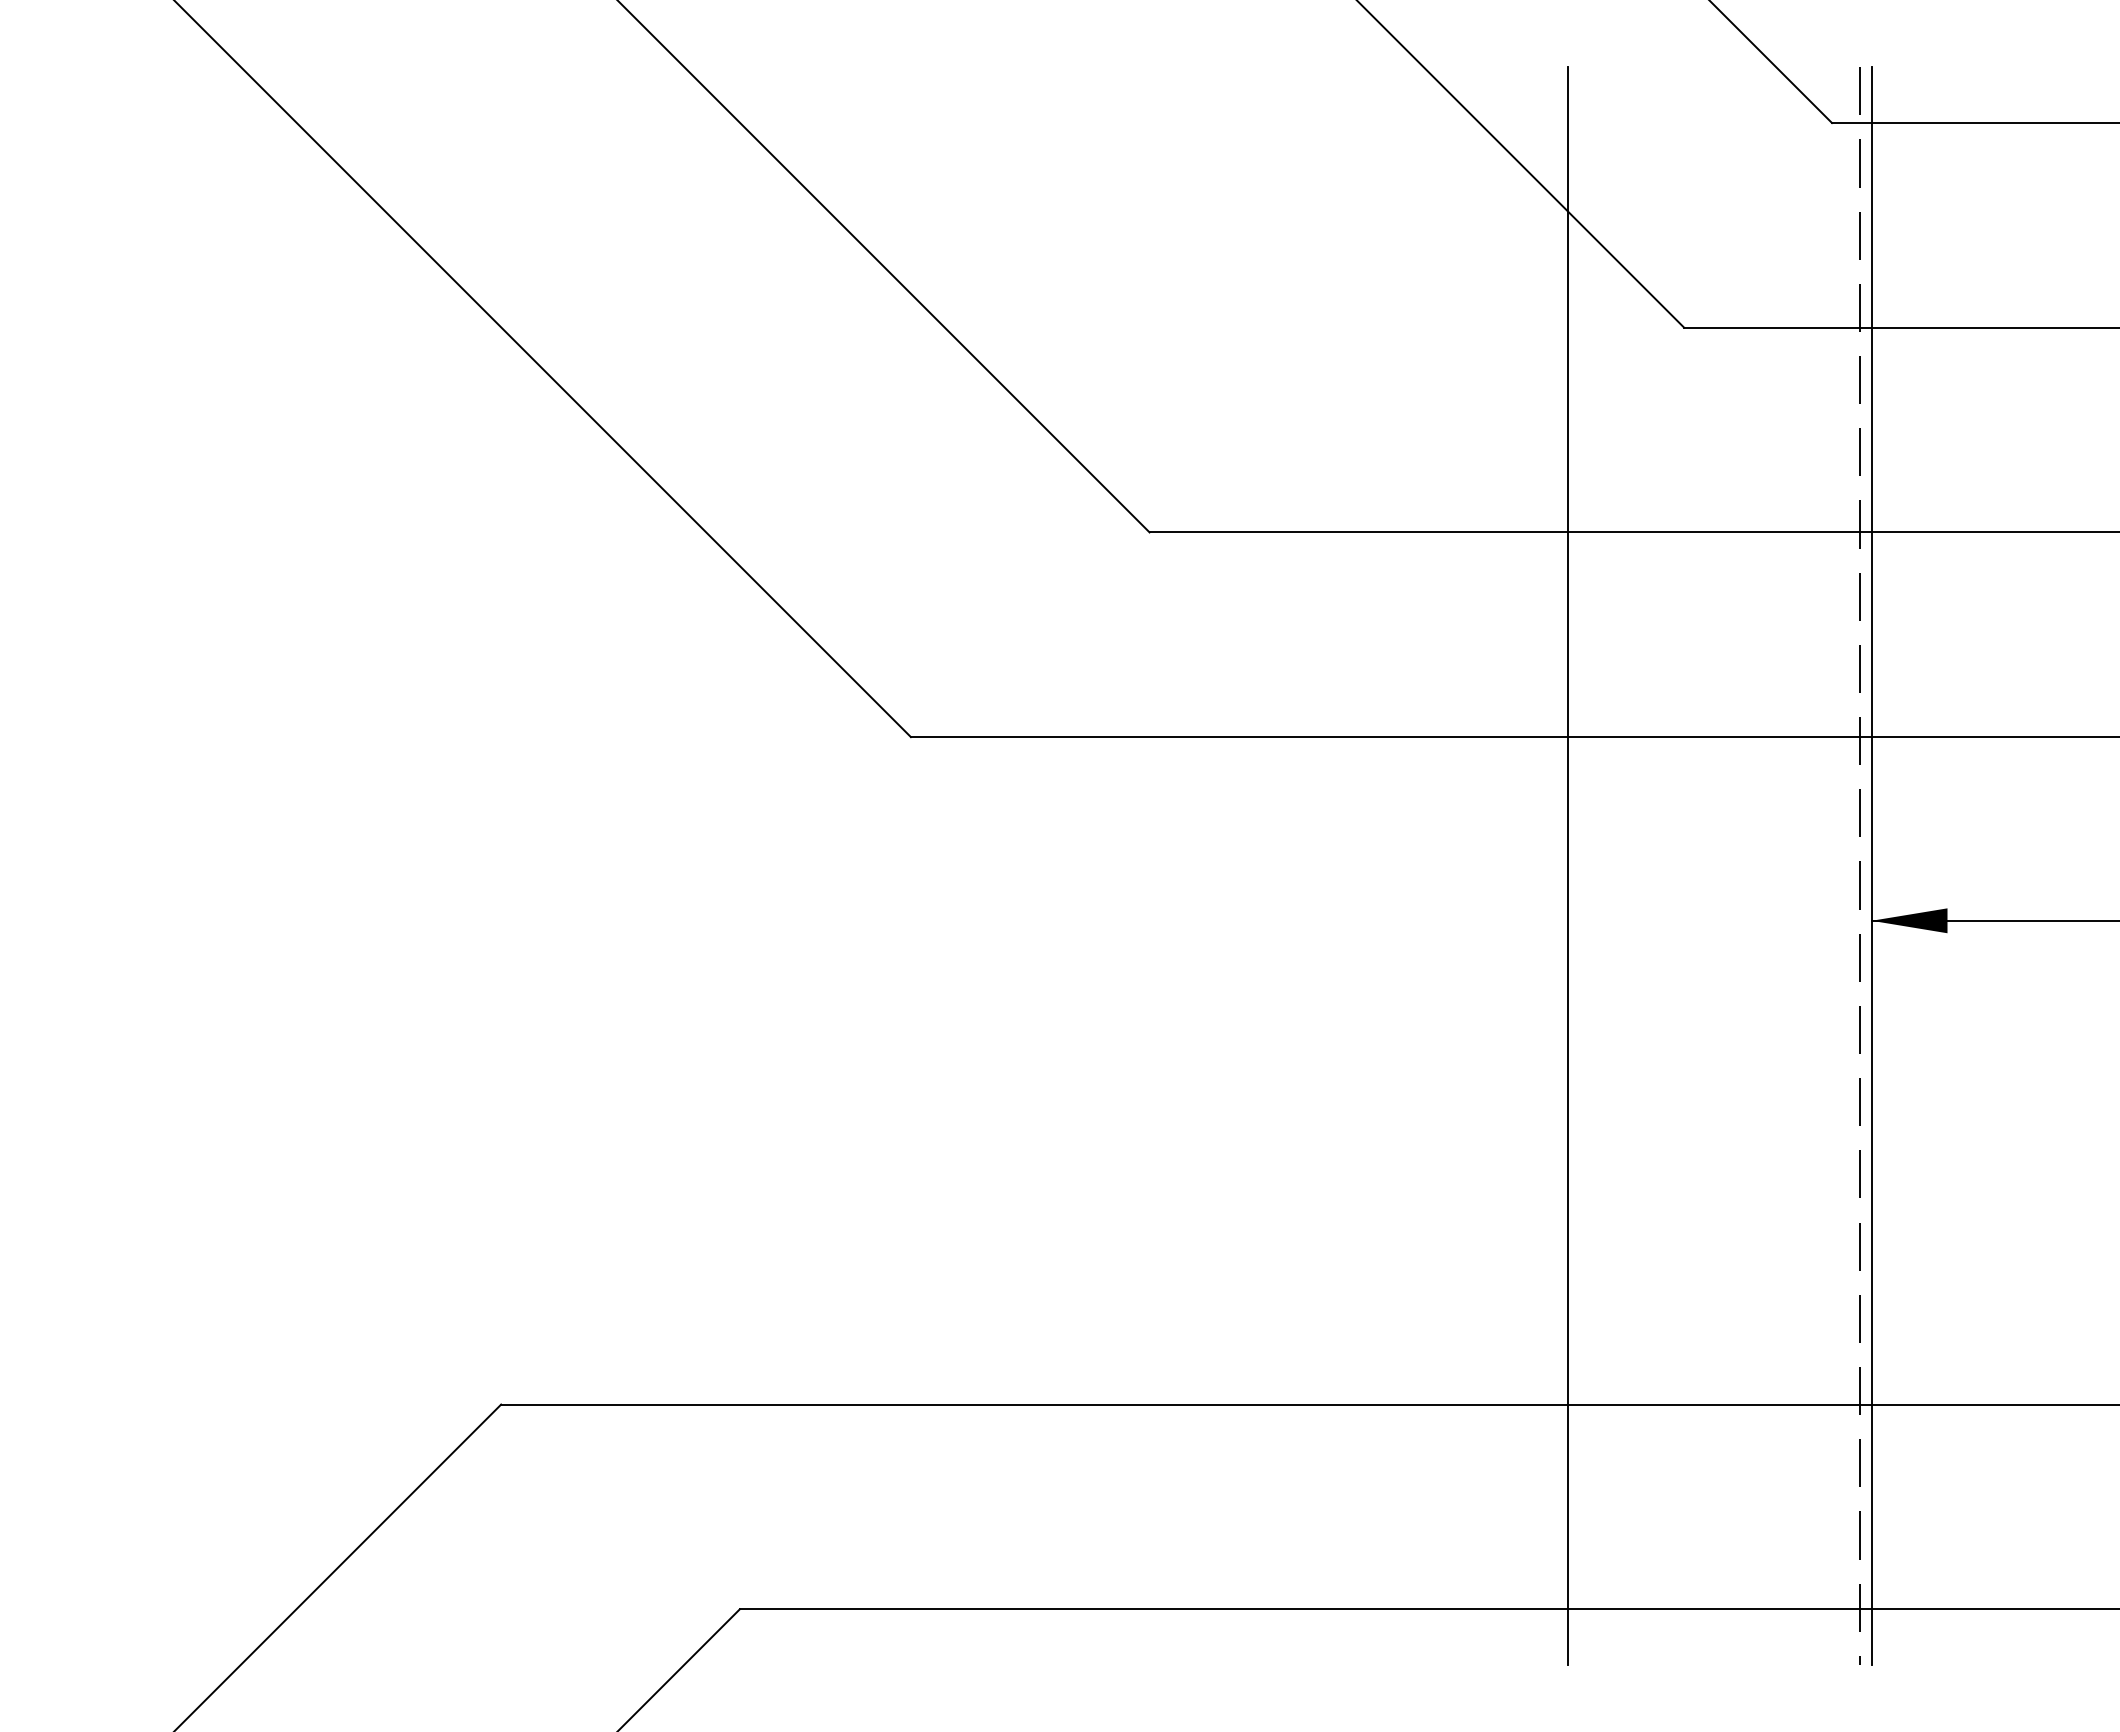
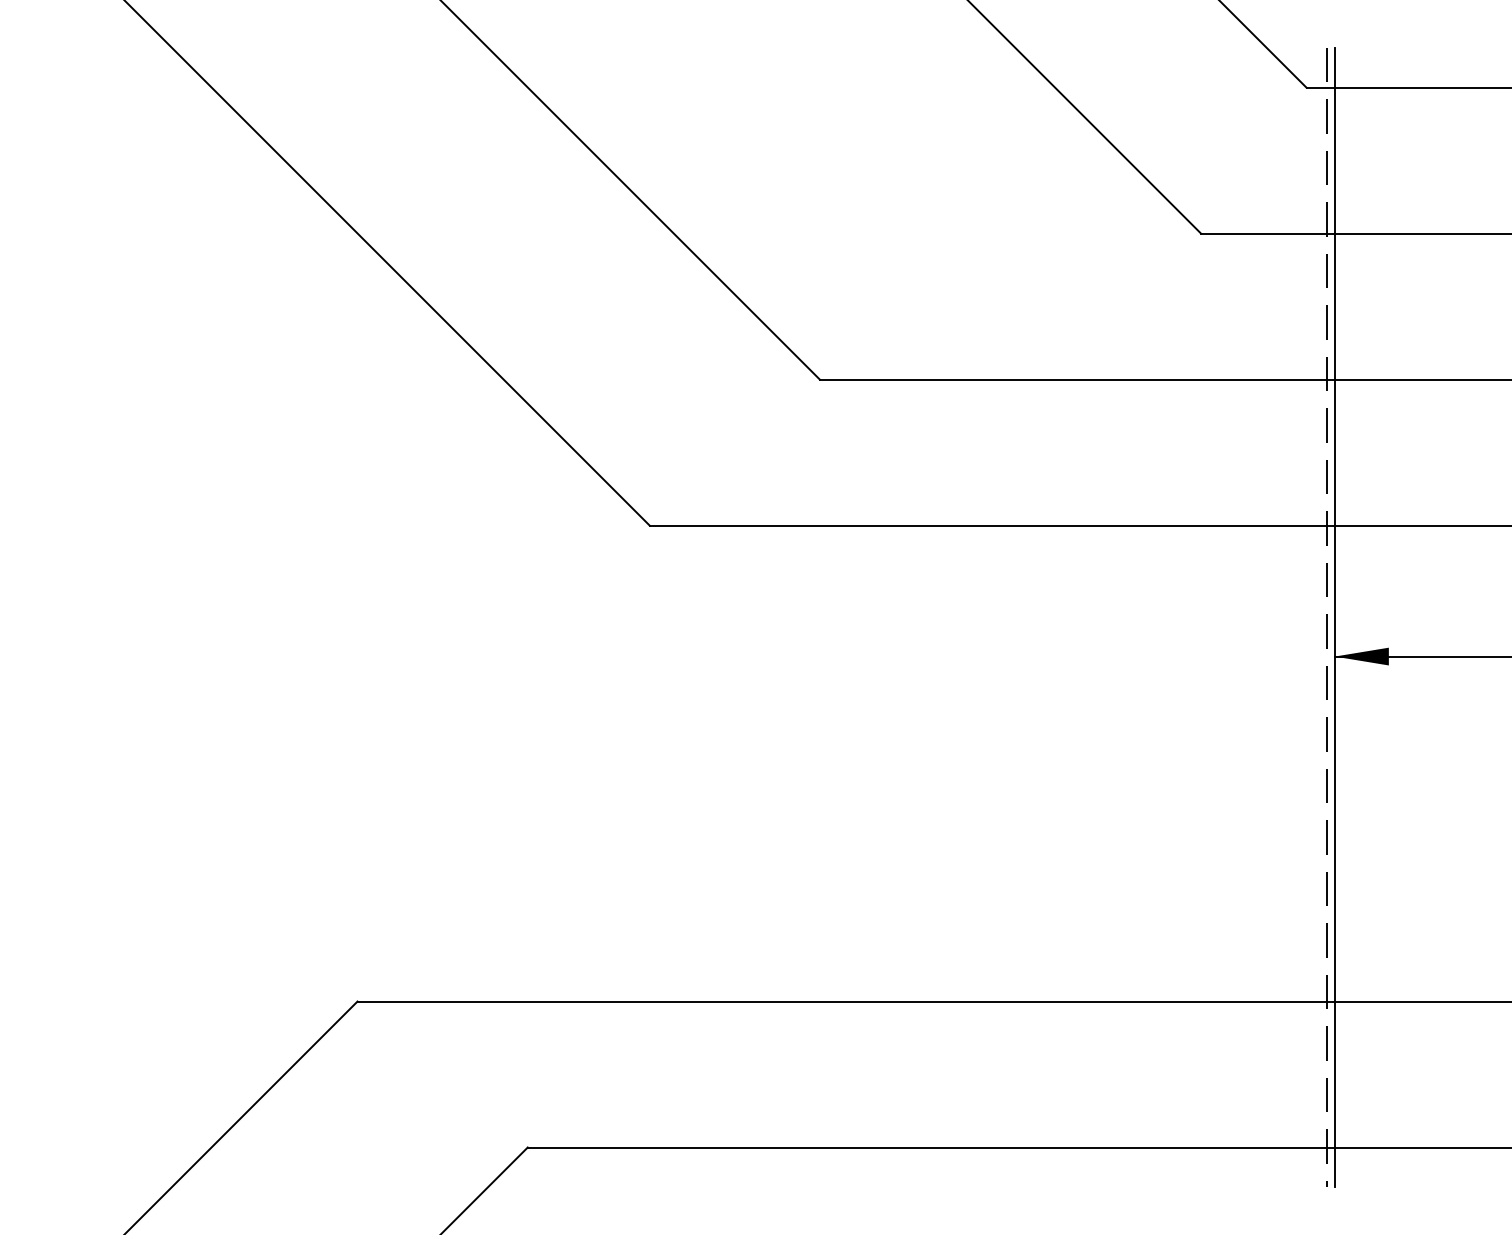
line: (1568, 865) -> (1118, 617), removed

